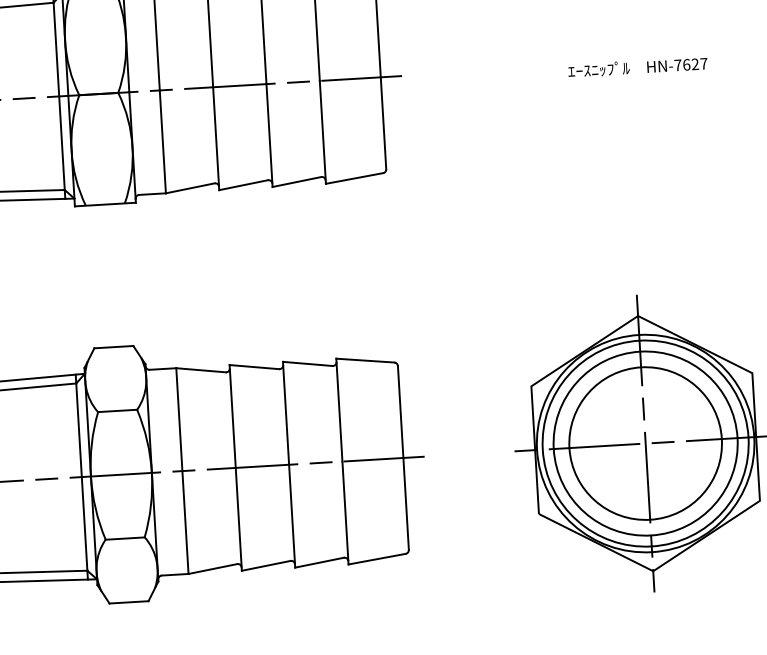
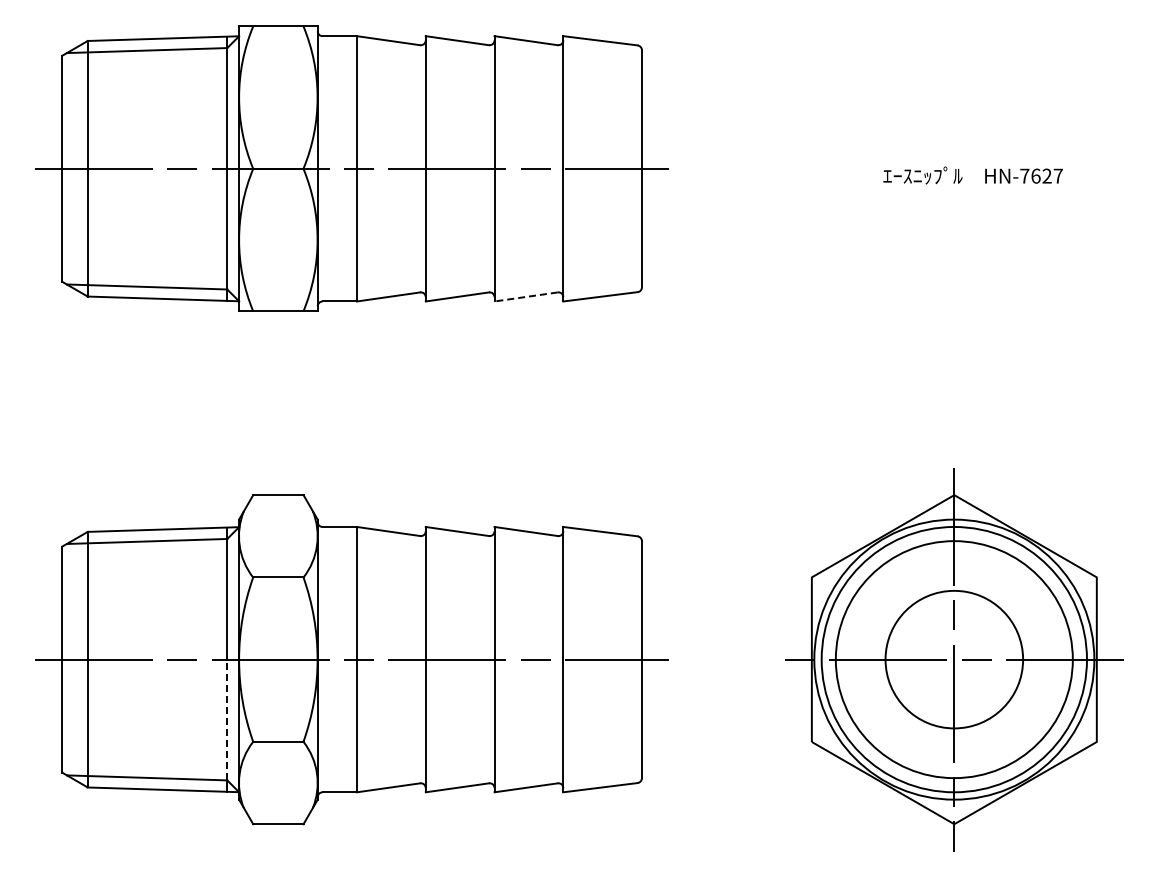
line: (297, 181) -> (526, 296), solid -> dashed
circle: (645, 443) -> (954, 659), size x0.7
line: (84, 523) -> (227, 719), solid -> dashed

